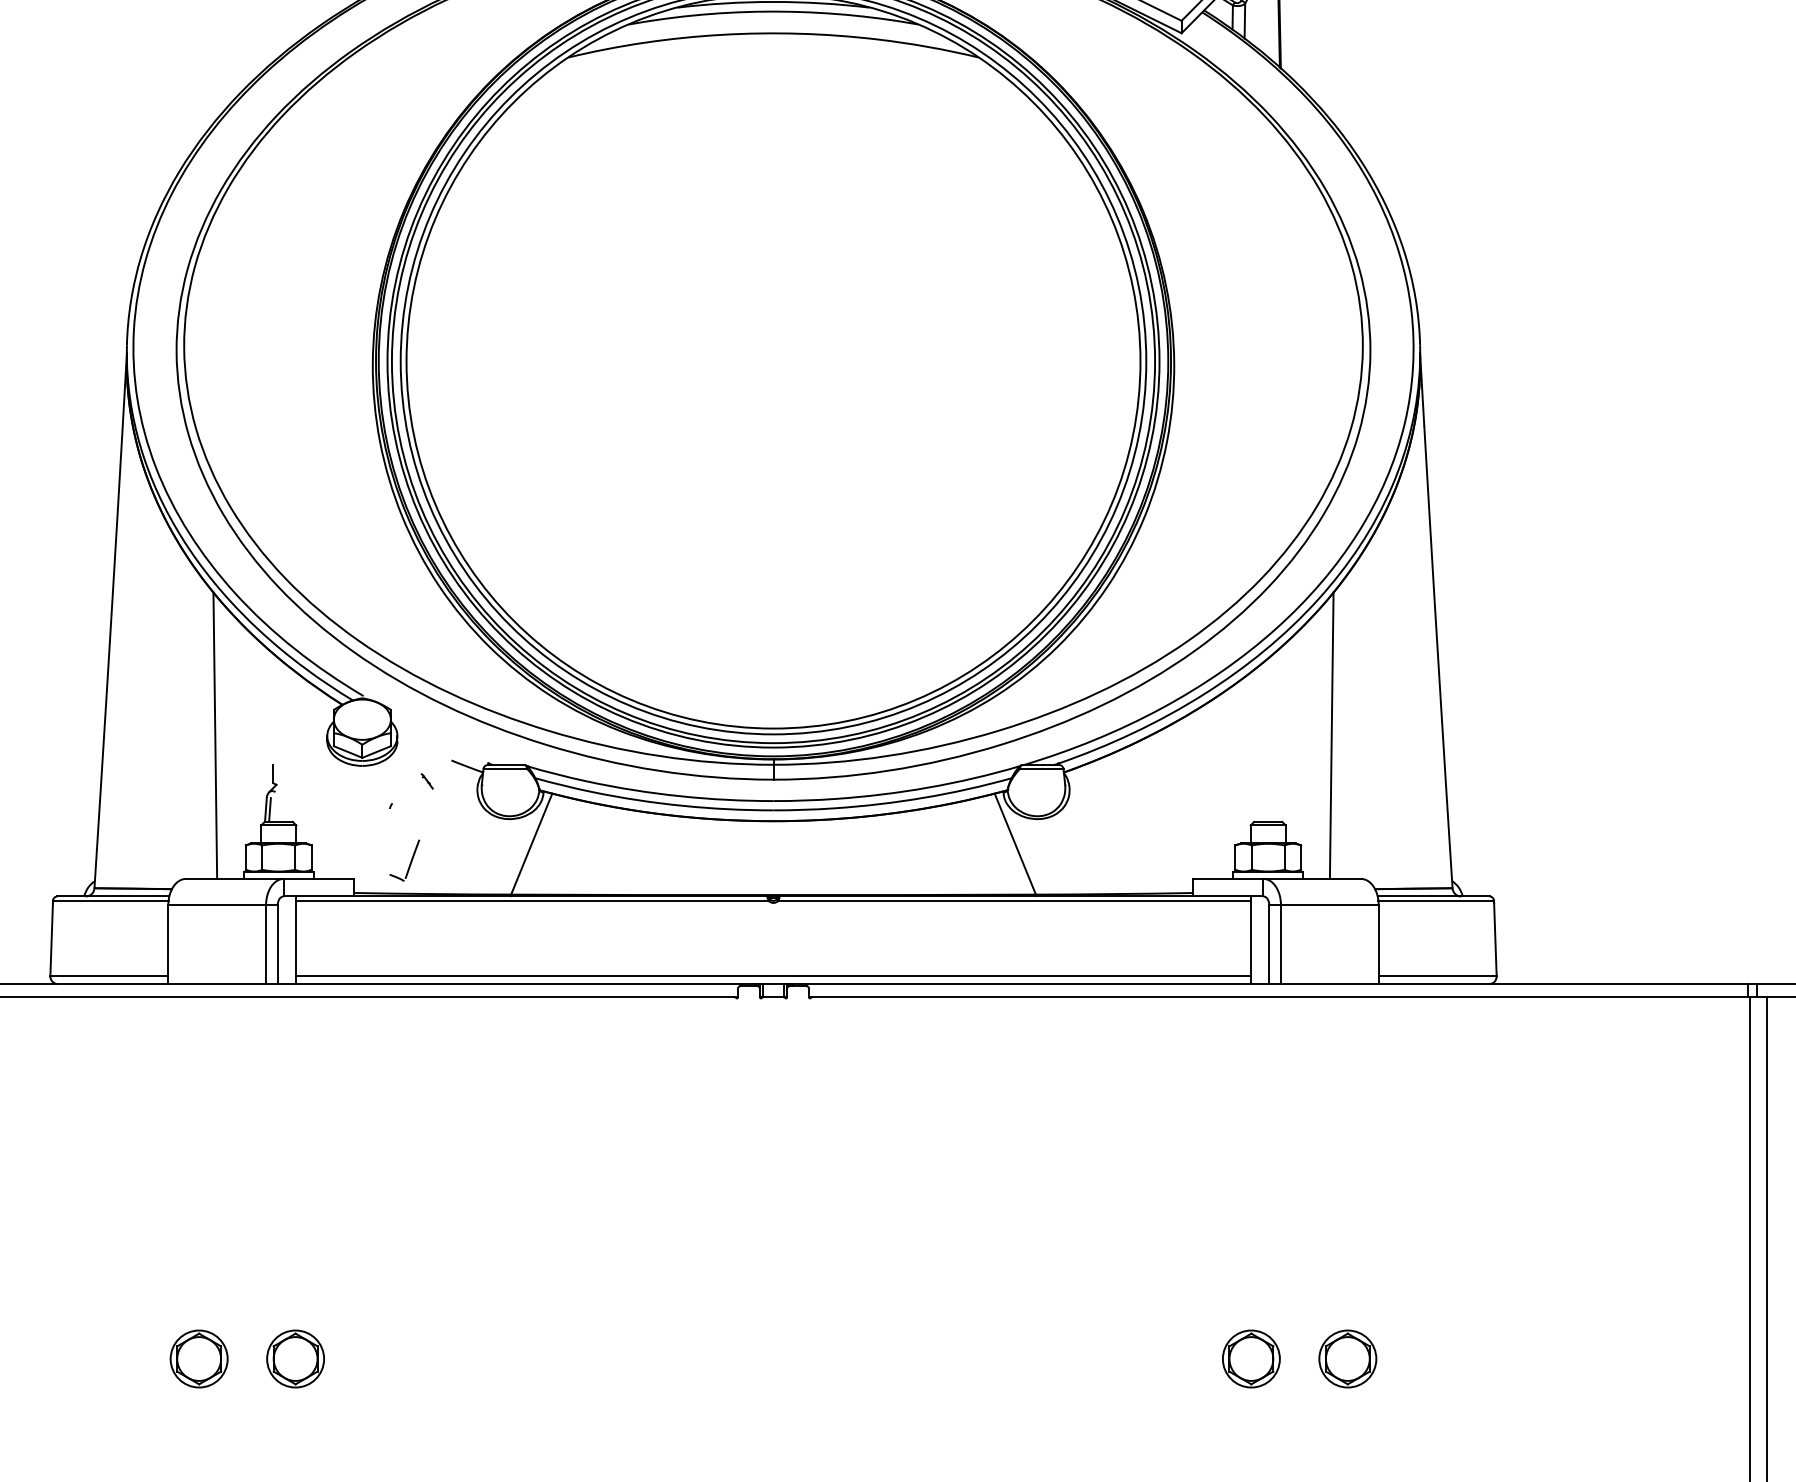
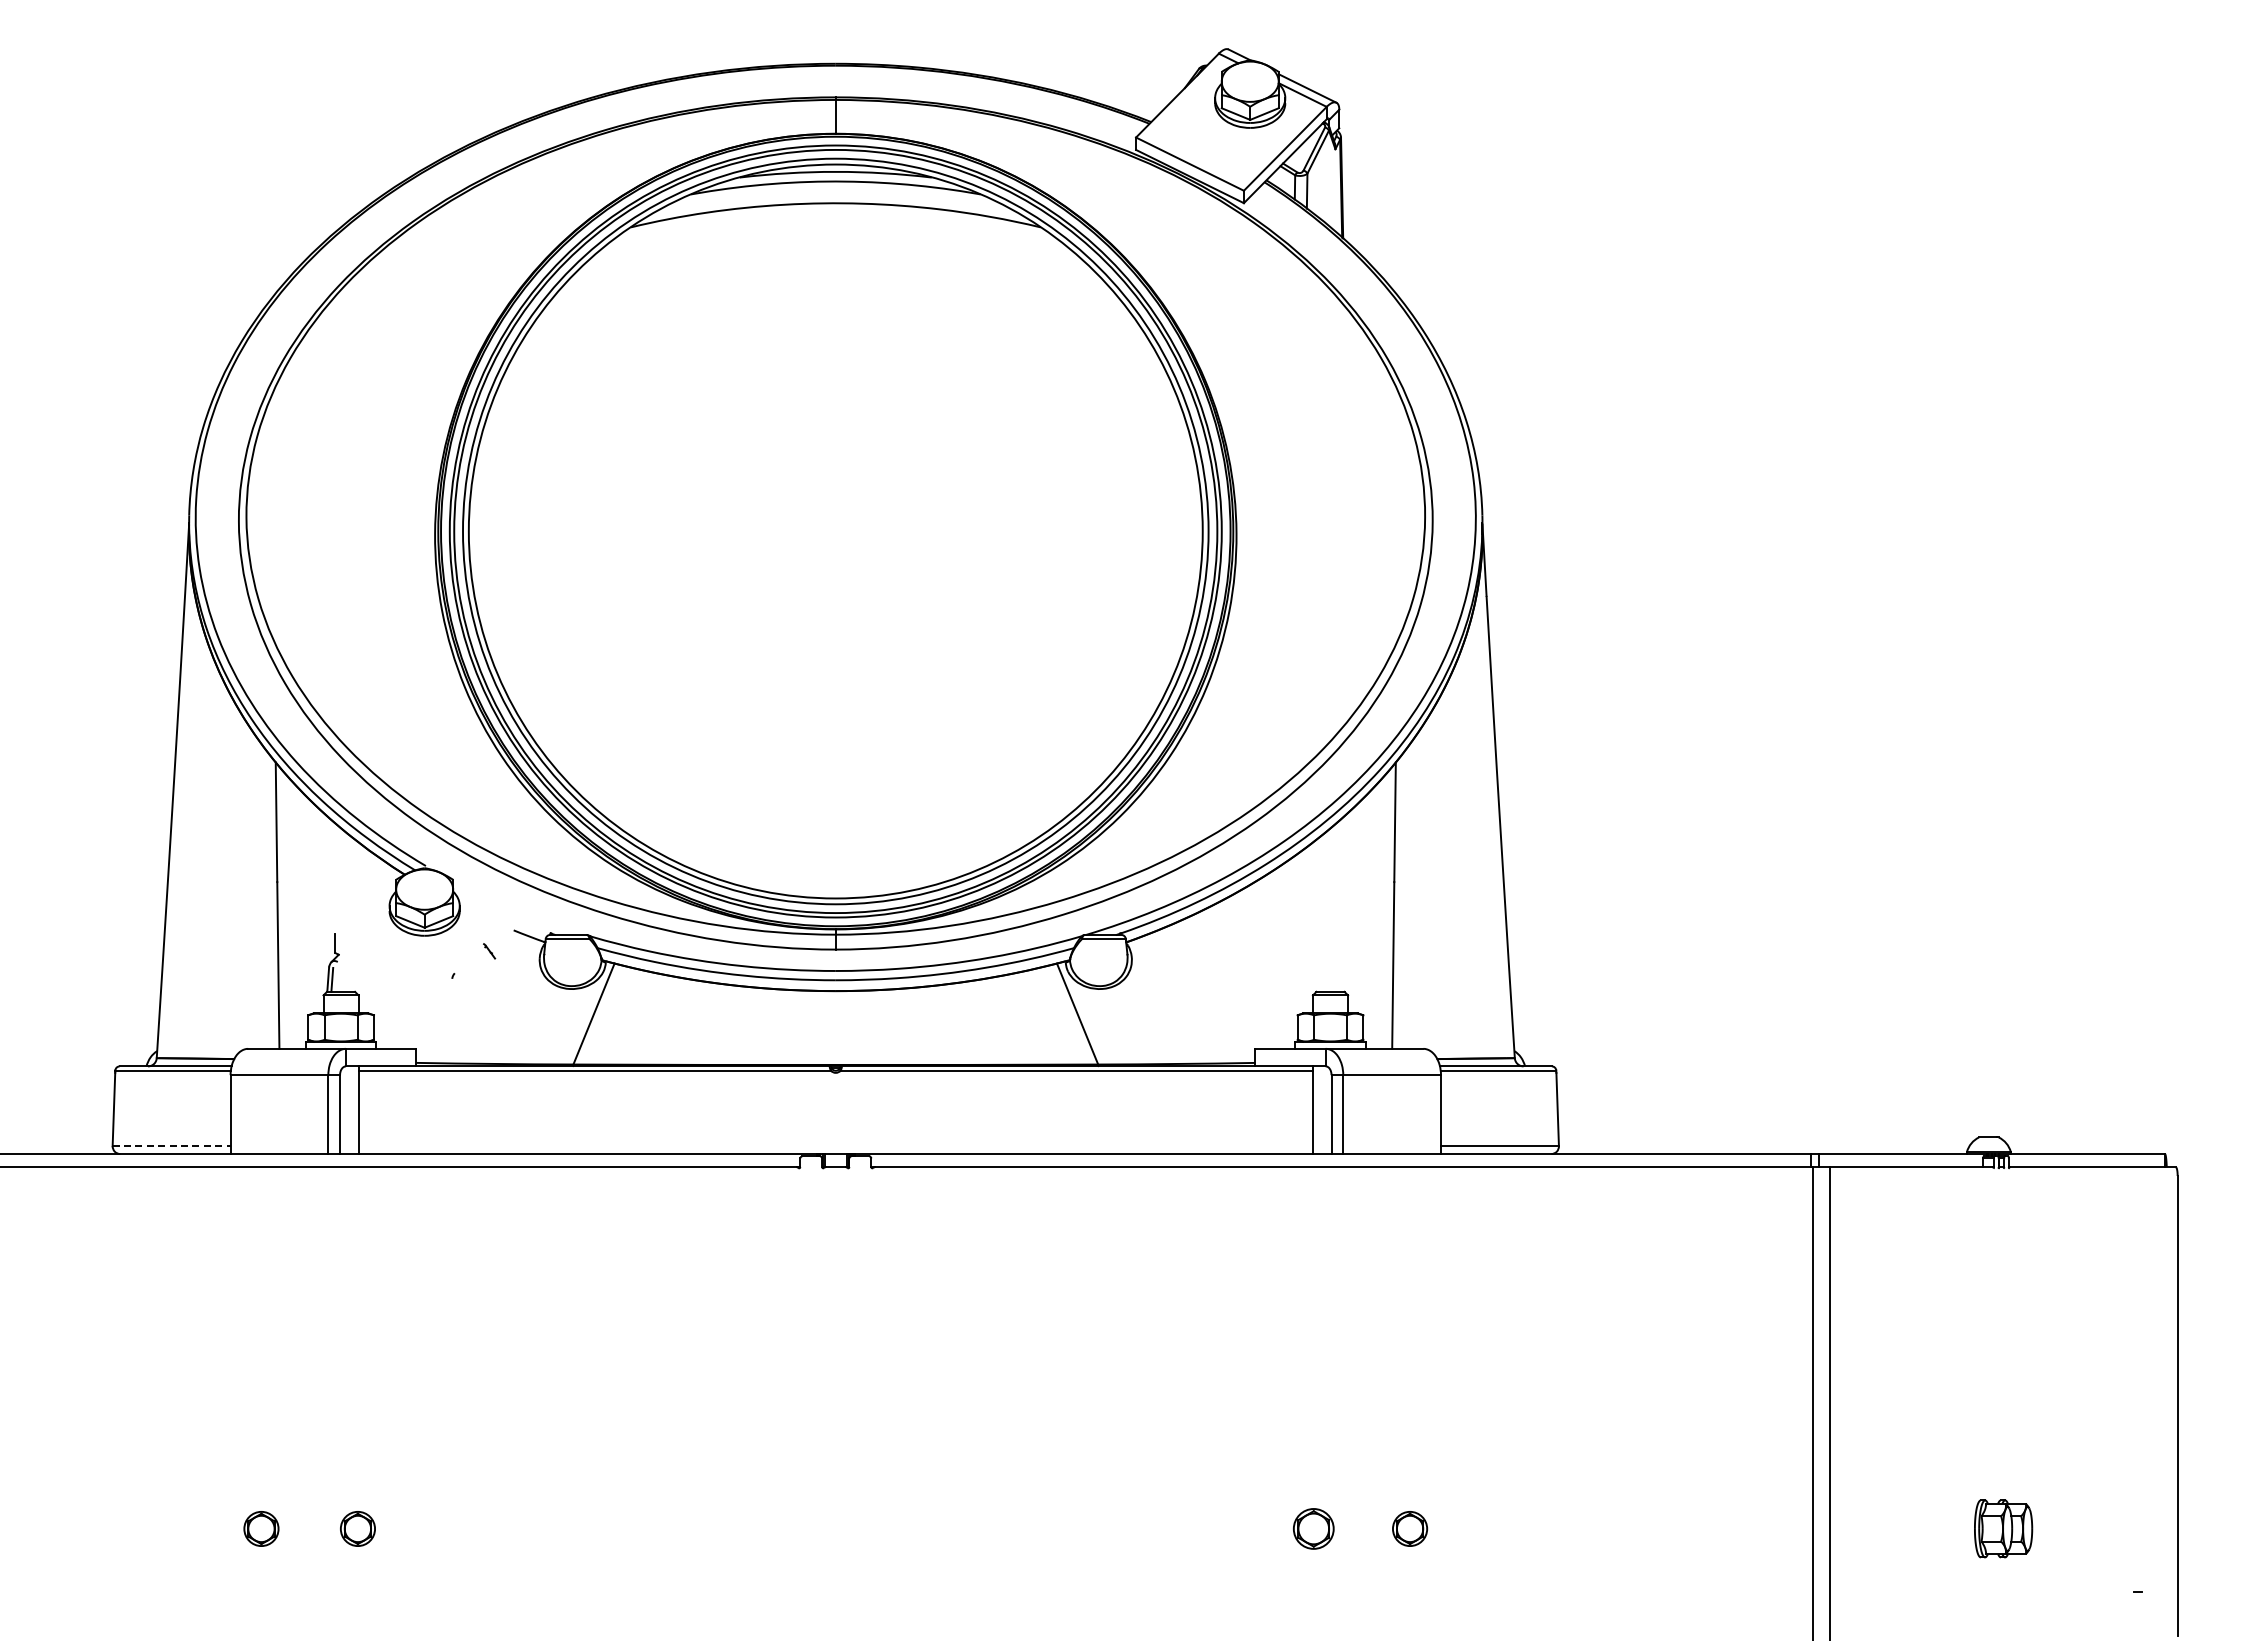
part: (410, 861) -> (472, 1031), removed
line: (109, 976) -> (171, 1146), solid -> dashed
line: (773, 976) -> (835, 1146), removed
part: (199, 1358) -> (261, 1528), size x0.6
part: (295, 1358) -> (357, 1528), size x0.6
part: (1251, 1358) -> (1313, 1528), size x0.7
part: (1347, 1358) -> (1409, 1528), size x0.6

